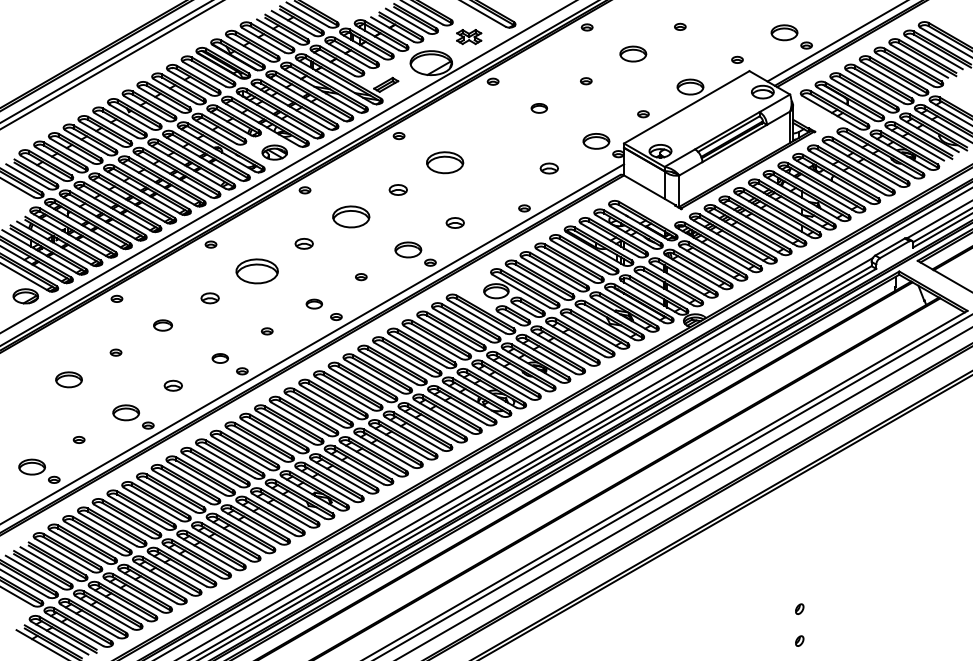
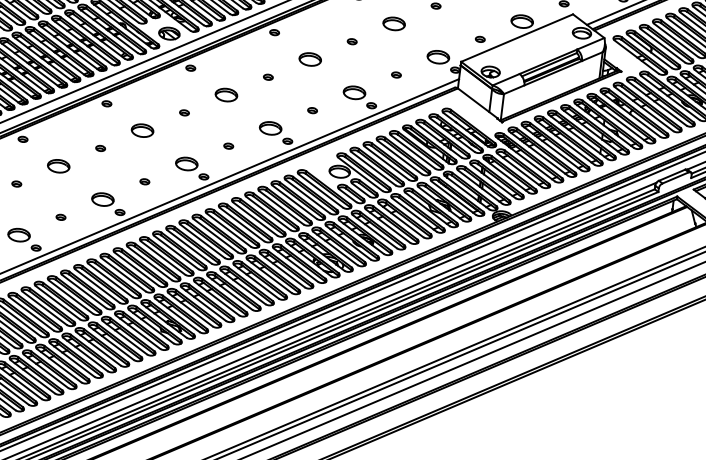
part: (539, 108) -> (394, 24), size x1.67
part: (491, 135) -> (351, 41), added
part: (445, 162) -> (310, 59), size x0.71
part: (549, 168) -> (396, 75), size x0.62
part: (397, 189) -> (267, 76), size x0.62
part: (502, 195) -> (354, 92), added
part: (350, 216) -> (225, 94), size x0.71
part: (455, 222) -> (312, 110), size x0.62
part: (303, 244) -> (183, 113), size x0.62
part: (256, 270) -> (142, 130), size x0.62
part: (209, 298) -> (100, 148), size x0.62
part: (314, 303) -> (187, 163), size x1.67
part: (162, 325) -> (58, 166), size x1.43
part: (220, 358) -> (103, 199), size x1.67
part: (172, 385) -> (60, 217), size x0.62

